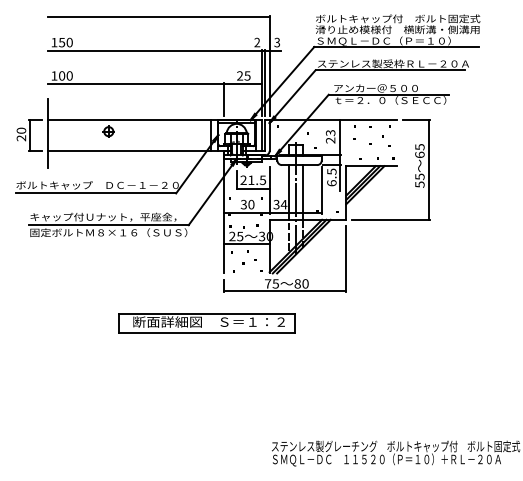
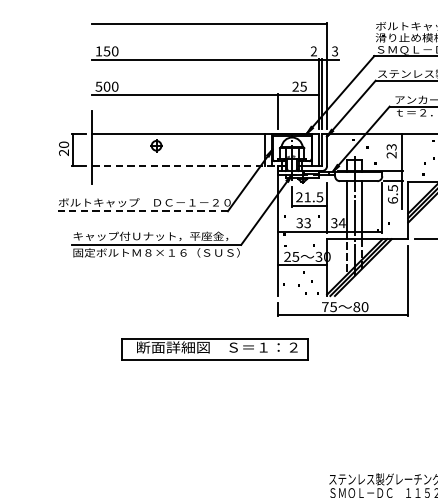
text: (54, 75) -> (99, 86), 100 -> 500
line: (139, 150) -> (189, 165), solid -> dashed
line: (95, 193) -> (142, 211), solid -> dashed
text: (251, 204) -> (307, 222), 30 -> 33
part: (206, 323) -> (214, 349), moved

